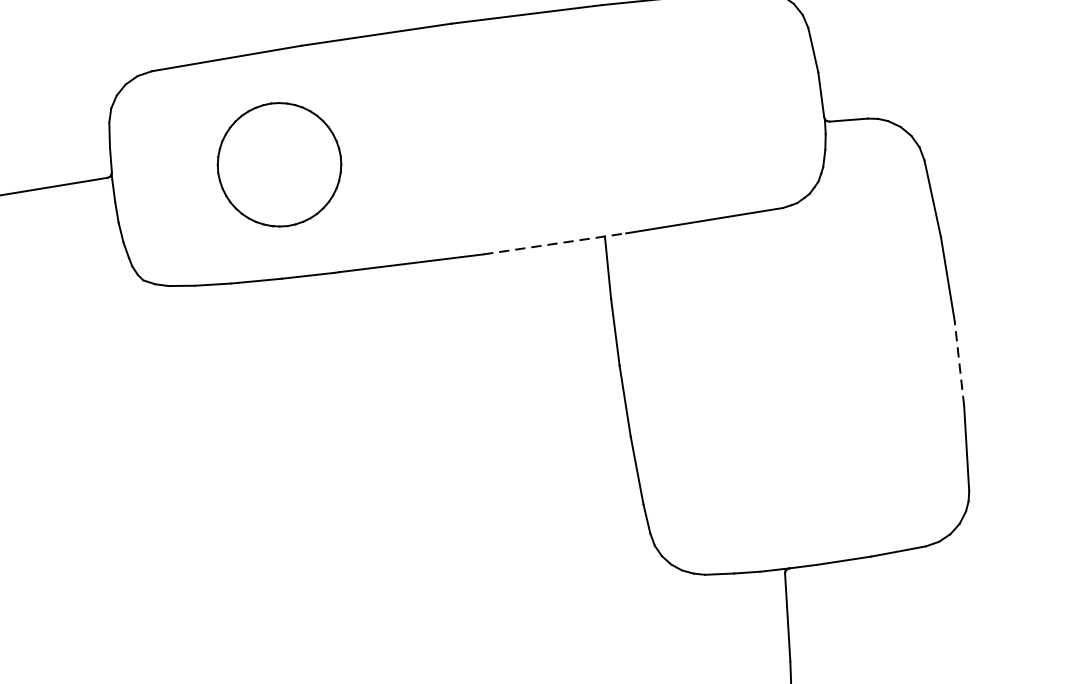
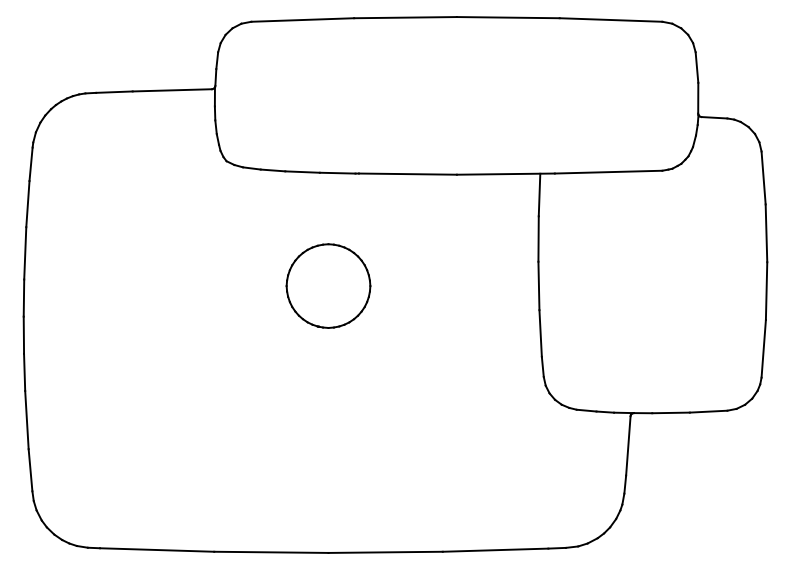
part: (279, 163) -> (328, 285), moved
line: (554, 244) -> (505, 174), dashed -> solid
line: (959, 364) -> (766, 291), dashed -> solid

